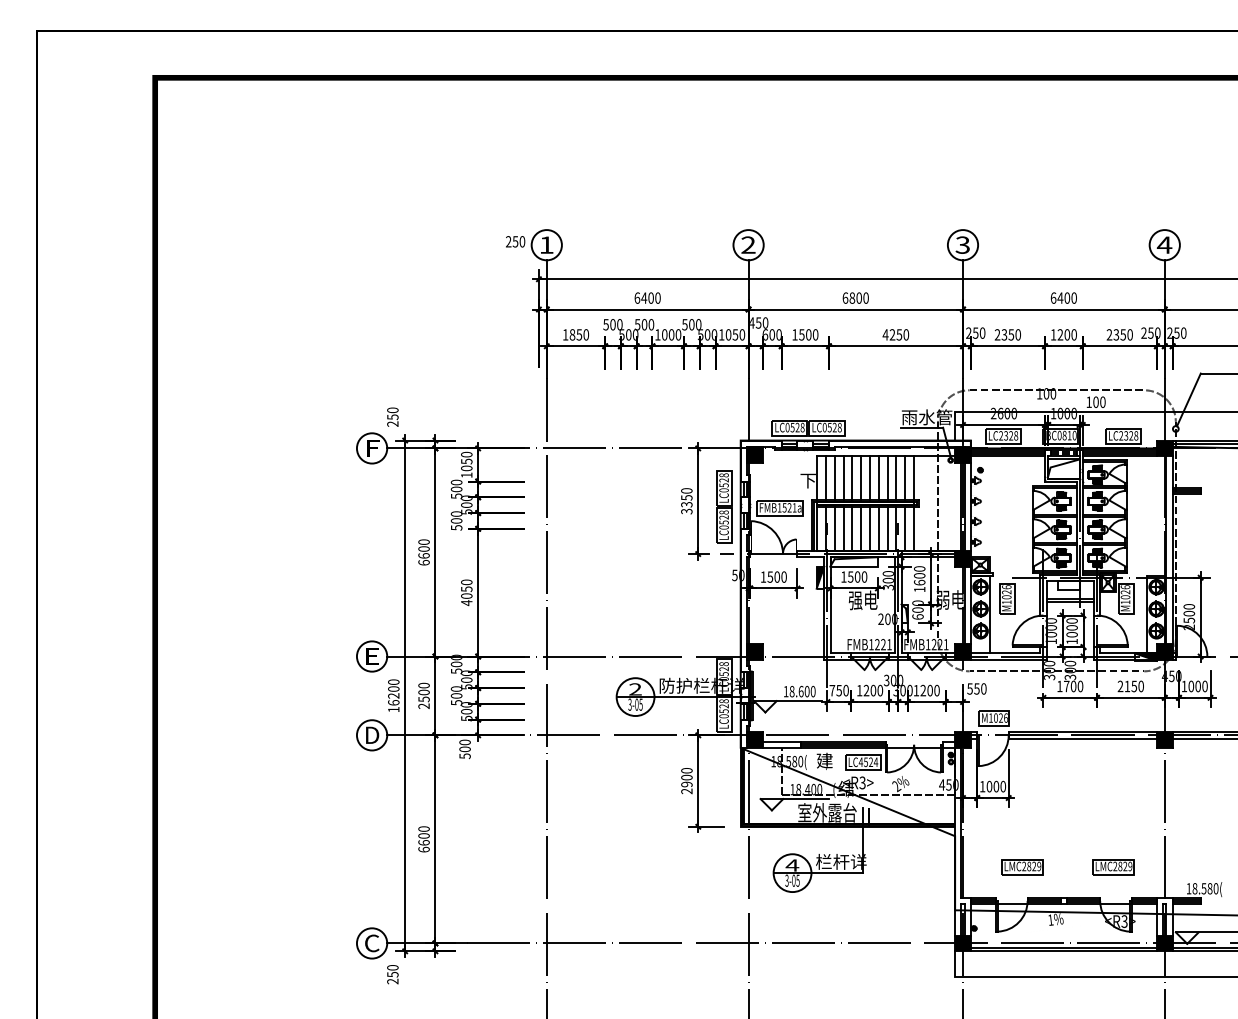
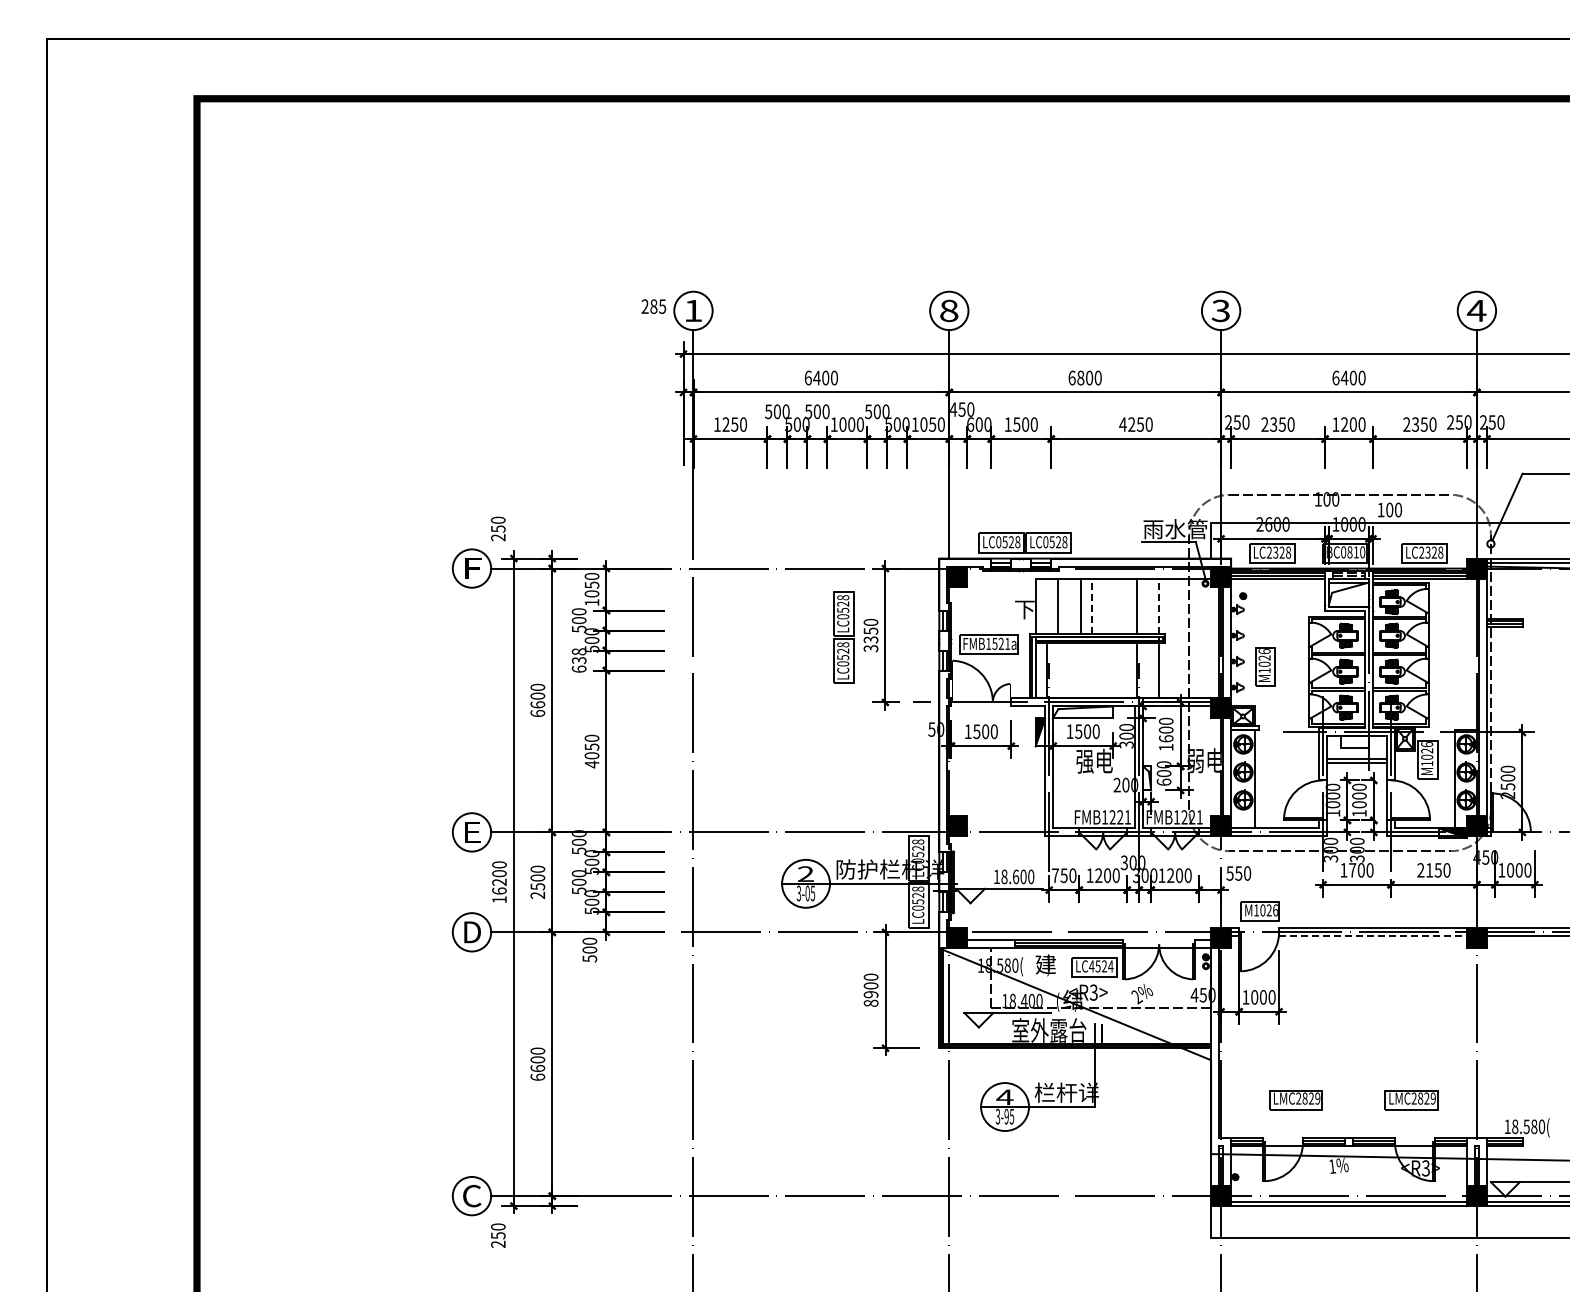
text: (519, 241) -> (658, 306), 250 -> 285
text: (748, 244) -> (949, 310), 2 -> 8
text: (572, 334) -> (725, 424), 1850 -> 1250
line: (826, 478) -> (1047, 606), removed
line: (843, 478) -> (1069, 606), removed
line: (861, 478) -> (1092, 606), solid -> dashed
line: (870, 478) -> (1103, 606), removed
line: (878, 478) -> (1114, 606), removed
line: (887, 478) -> (1125, 606), removed
line: (904, 478) -> (1147, 606), removed
line: (914, 478) -> (1159, 606), solid -> dashed
part: (724, 506) -> (843, 637), moved
text: (456, 520) -> (578, 660), 500 -> 638
line: (834, 528) -> (1058, 670), removed
line: (843, 528) -> (1069, 670), removed
line: (852, 528) -> (1080, 670), removed
line: (861, 528) -> (1092, 670), removed
line: (870, 528) -> (1103, 670), removed
line: (878, 528) -> (1114, 670), removed
line: (887, 528) -> (1125, 670), removed
line: (904, 528) -> (1147, 670), removed
part: (1007, 599) -> (1265, 666), moved
line: (1083, 738) -> (1373, 936), solid -> dashed
text: (686, 790) -> (870, 1002), 2900 -> 8900
text: (793, 880) -> (1006, 1116), 3-05 -> 3-95

